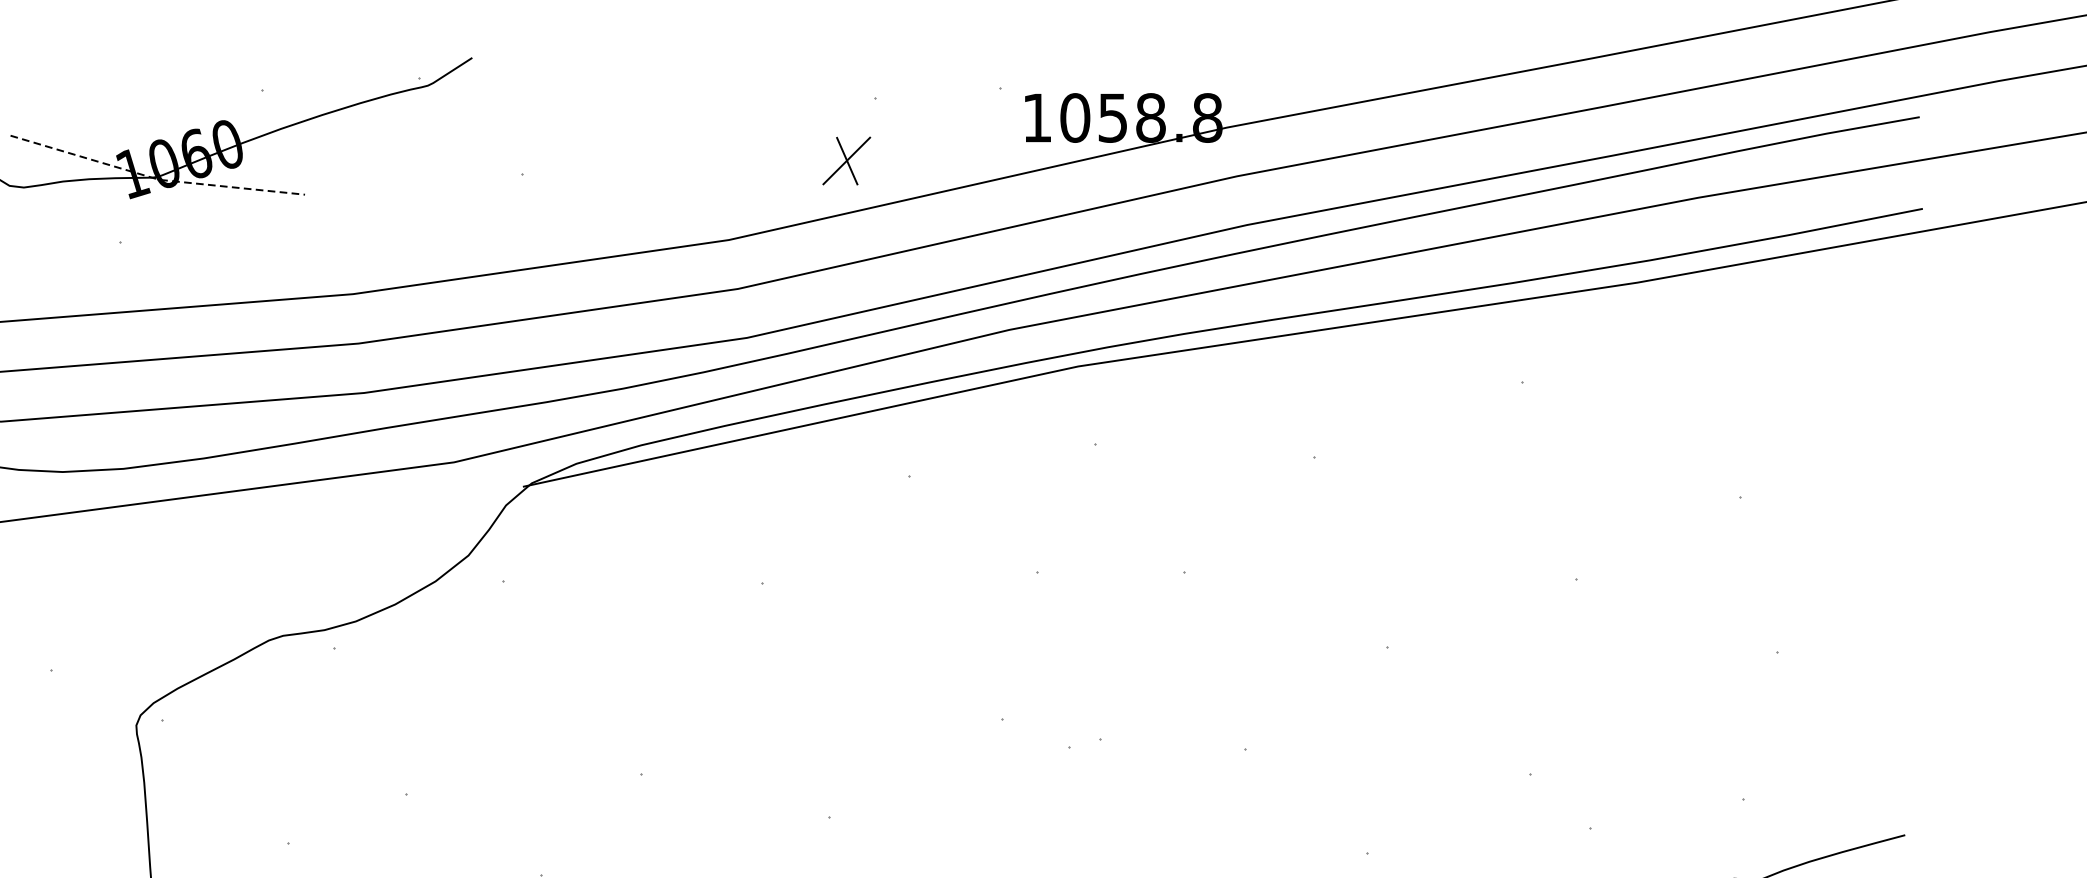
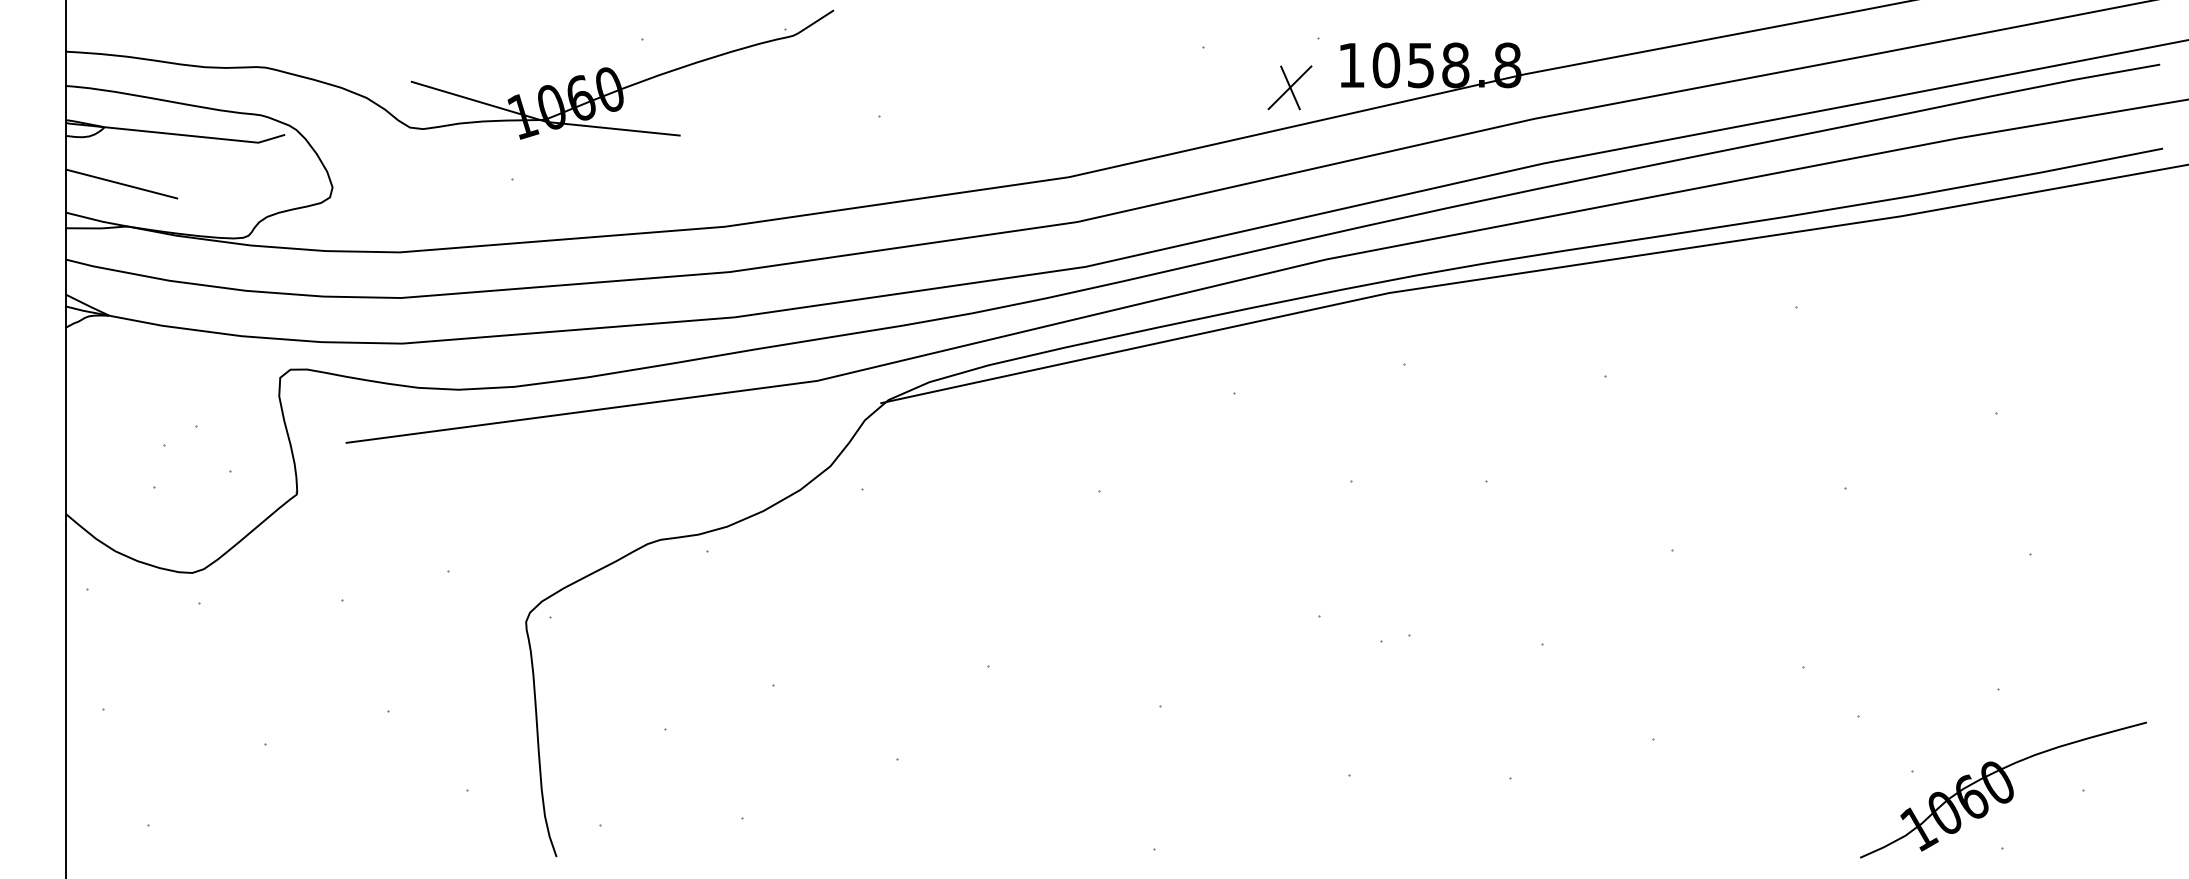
part: (846, 160) -> (1289, 87), moved
line: (156, 179) -> (544, 121), dashed -> solid

